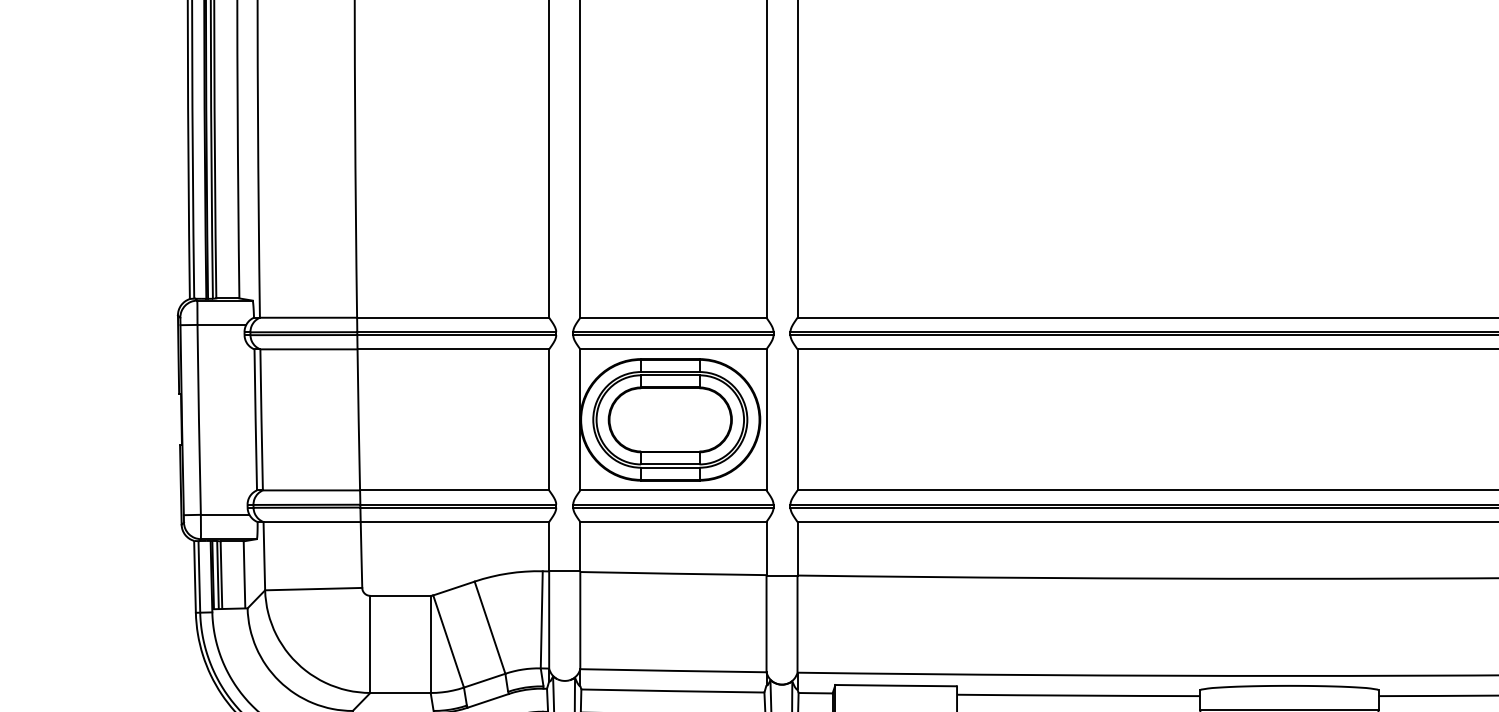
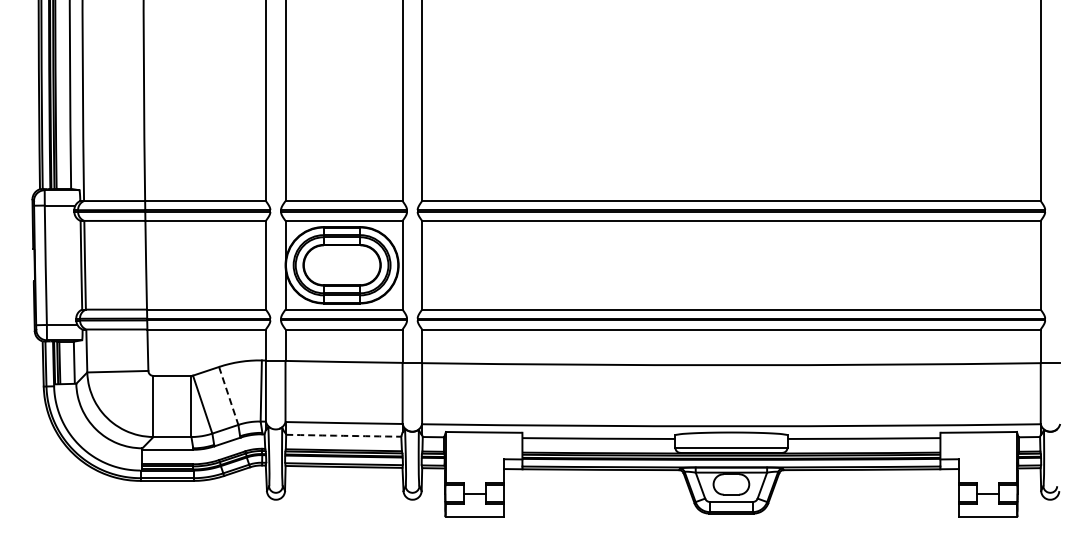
line: (489, 626) -> (228, 395), solid -> dashed
arc: (672, 690) -> (343, 435), solid -> dashed

